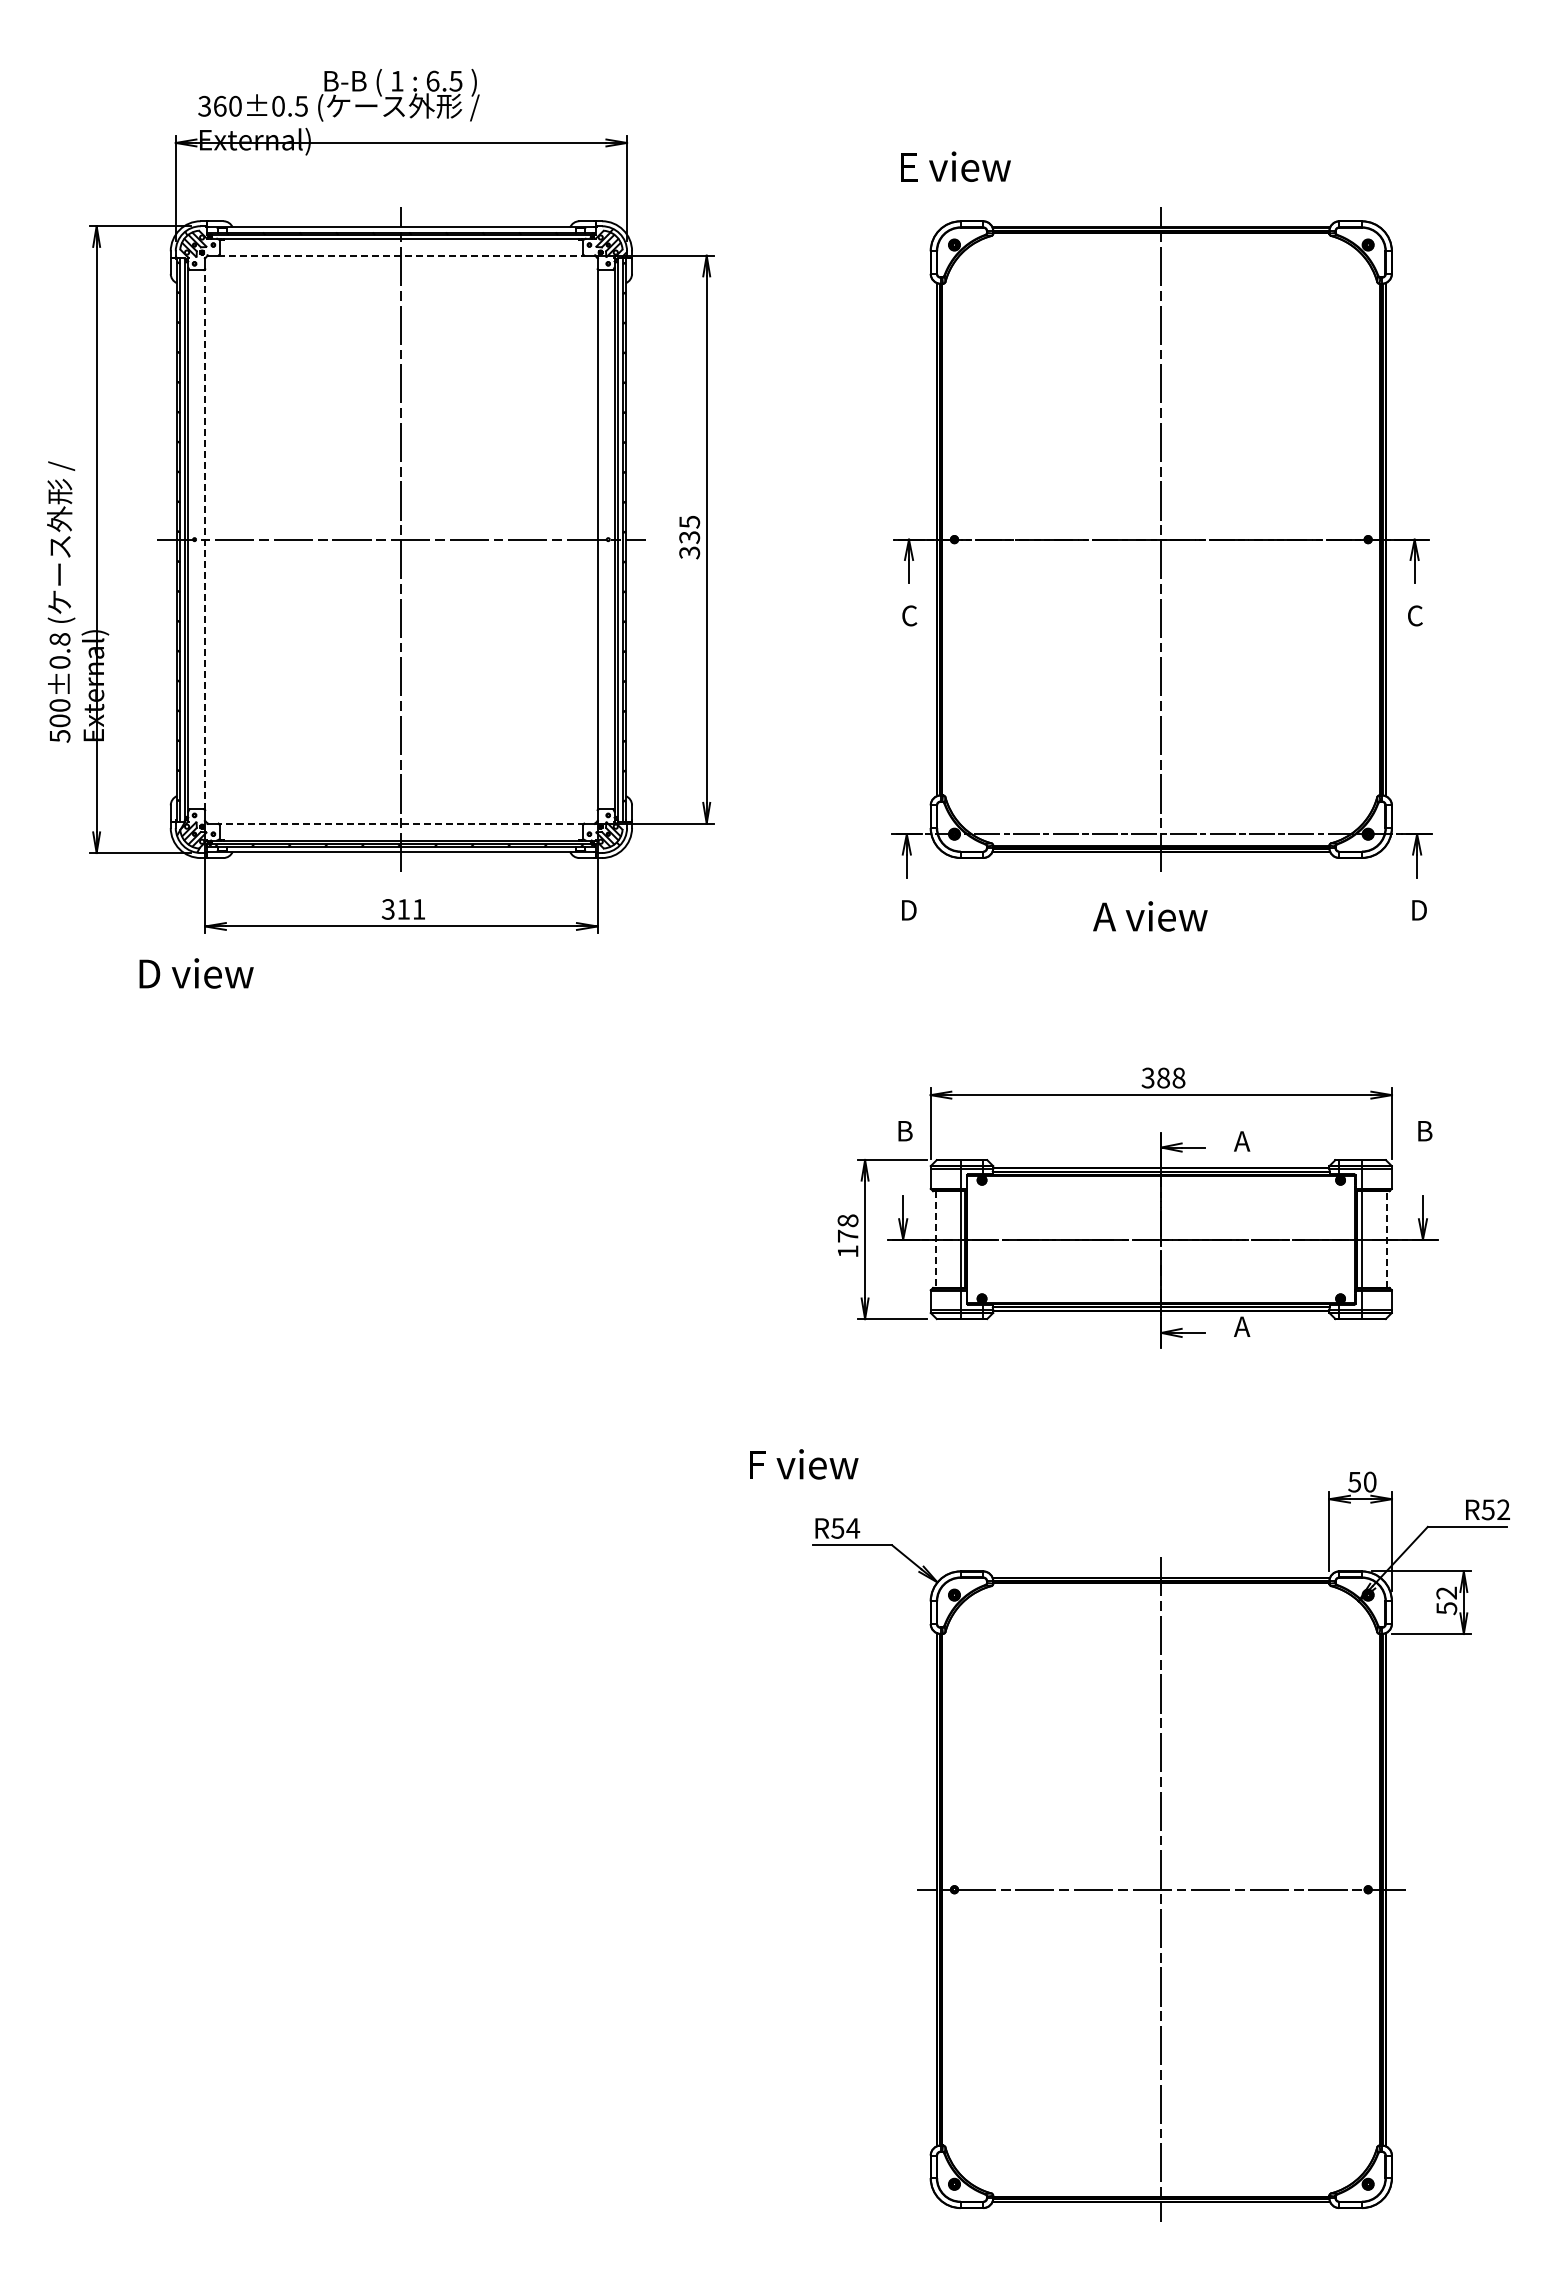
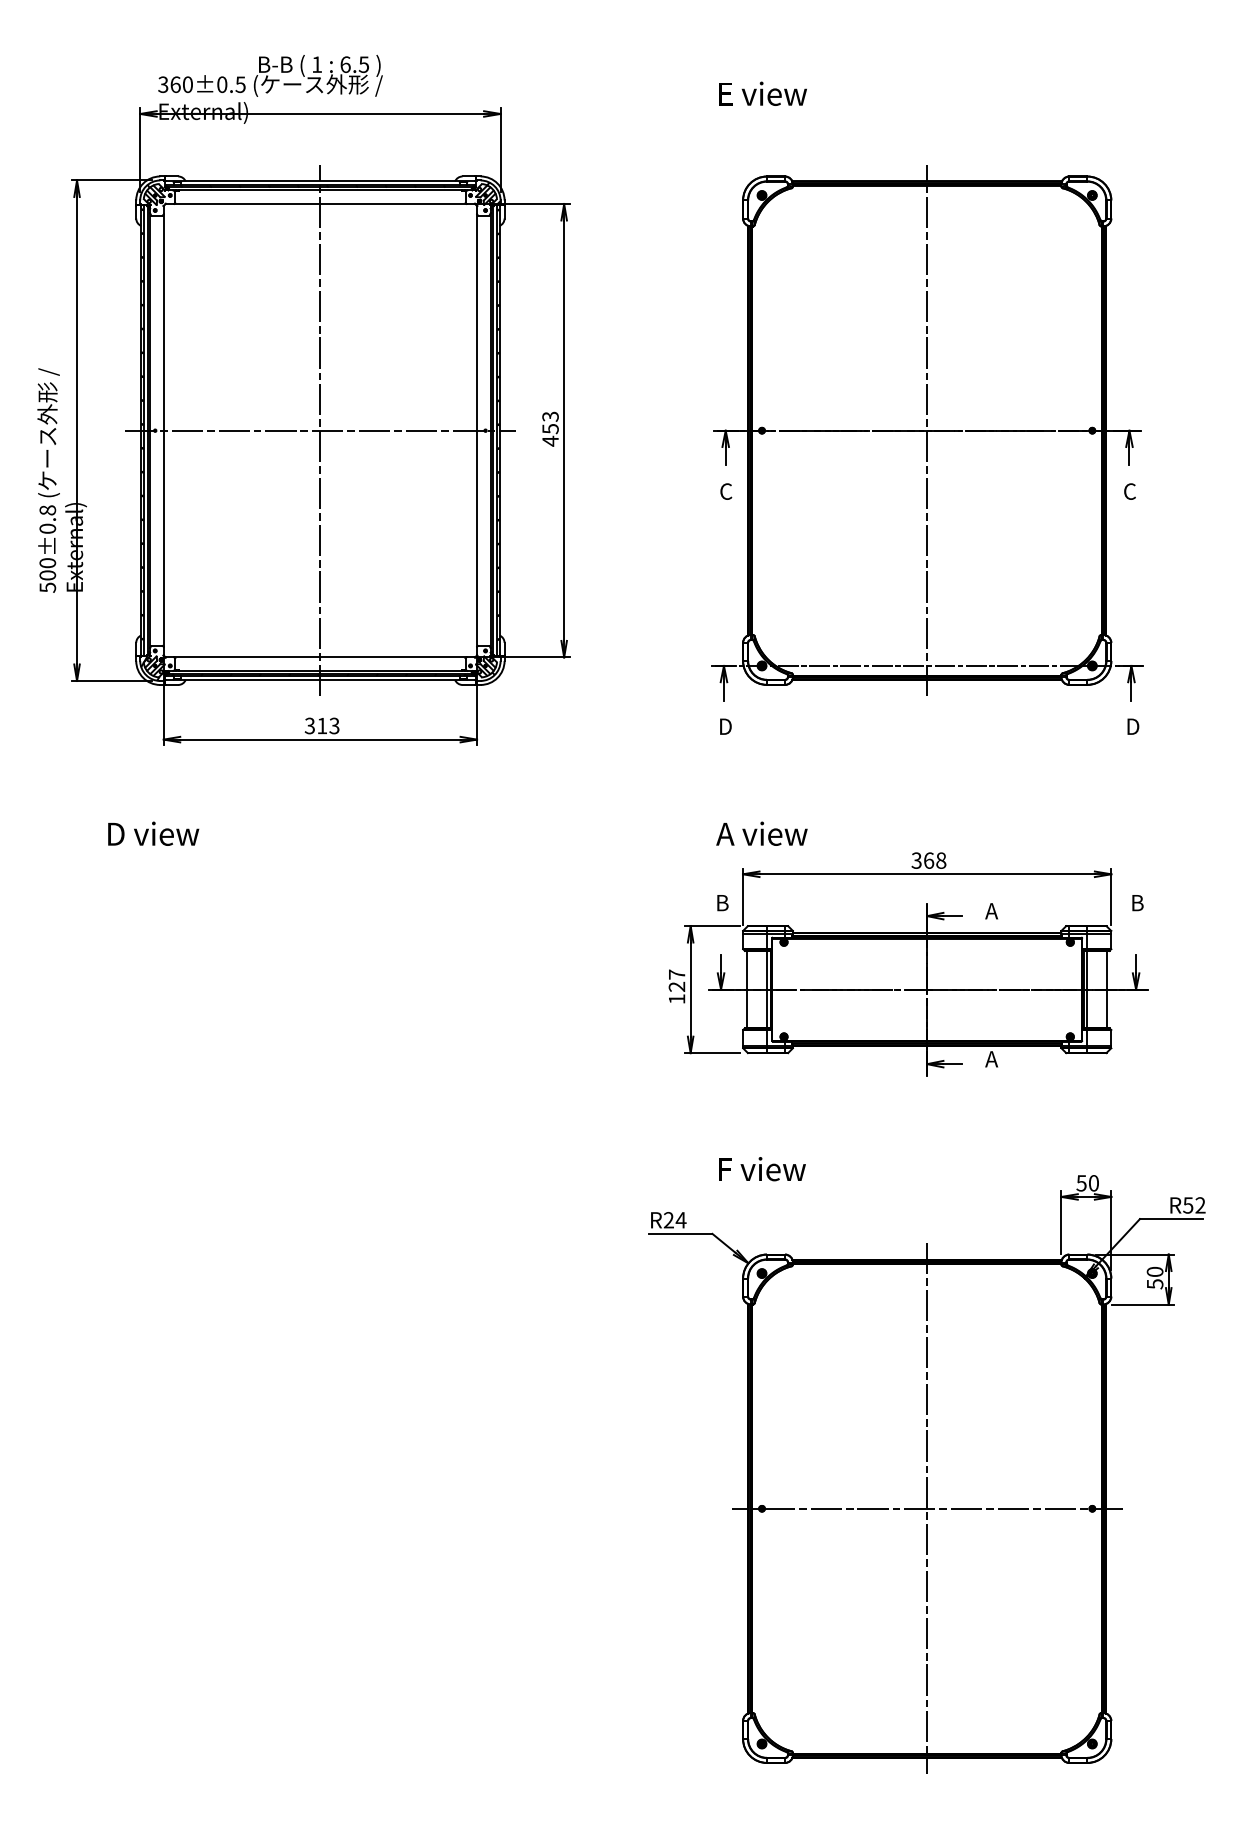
text: (955, 166) -> (762, 93), moved
line: (401, 255) -> (320, 203), dashed -> solid
text: (689, 537) -> (550, 429), 335 -> 453
line: (205, 539) -> (163, 430), dashed -> solid
line: (400, 823) -> (319, 657), dashed -> solid
text: (418, 909) -> (334, 726), 311 -> 313
text: (1150, 916) -> (762, 833), moved
text: (196, 973) -> (153, 833), moved
text: (1163, 1077) -> (928, 860), 388 -> 368
text: (847, 1228) -> (676, 980), 178 -> 127
line: (1386, 1239) -> (1106, 989), dashed -> solid
line: (935, 1240) -> (746, 990), dashed -> solid
text: (804, 1464) -> (762, 1169), moved
text: (837, 1528) -> (668, 1220), R54 -> R24
text: (1446, 1592) -> (1154, 1271), 52 -> 50

